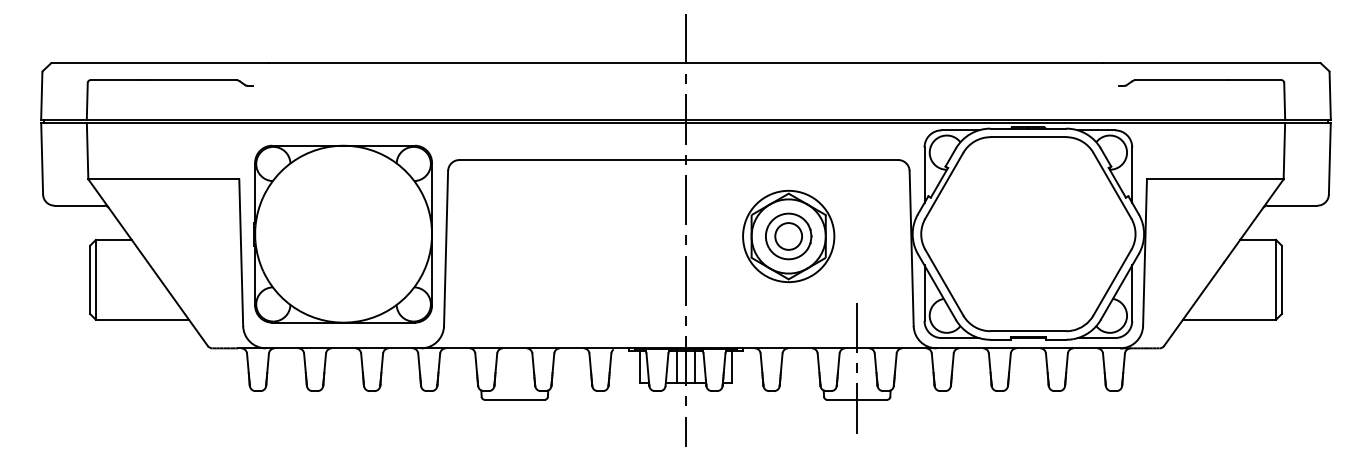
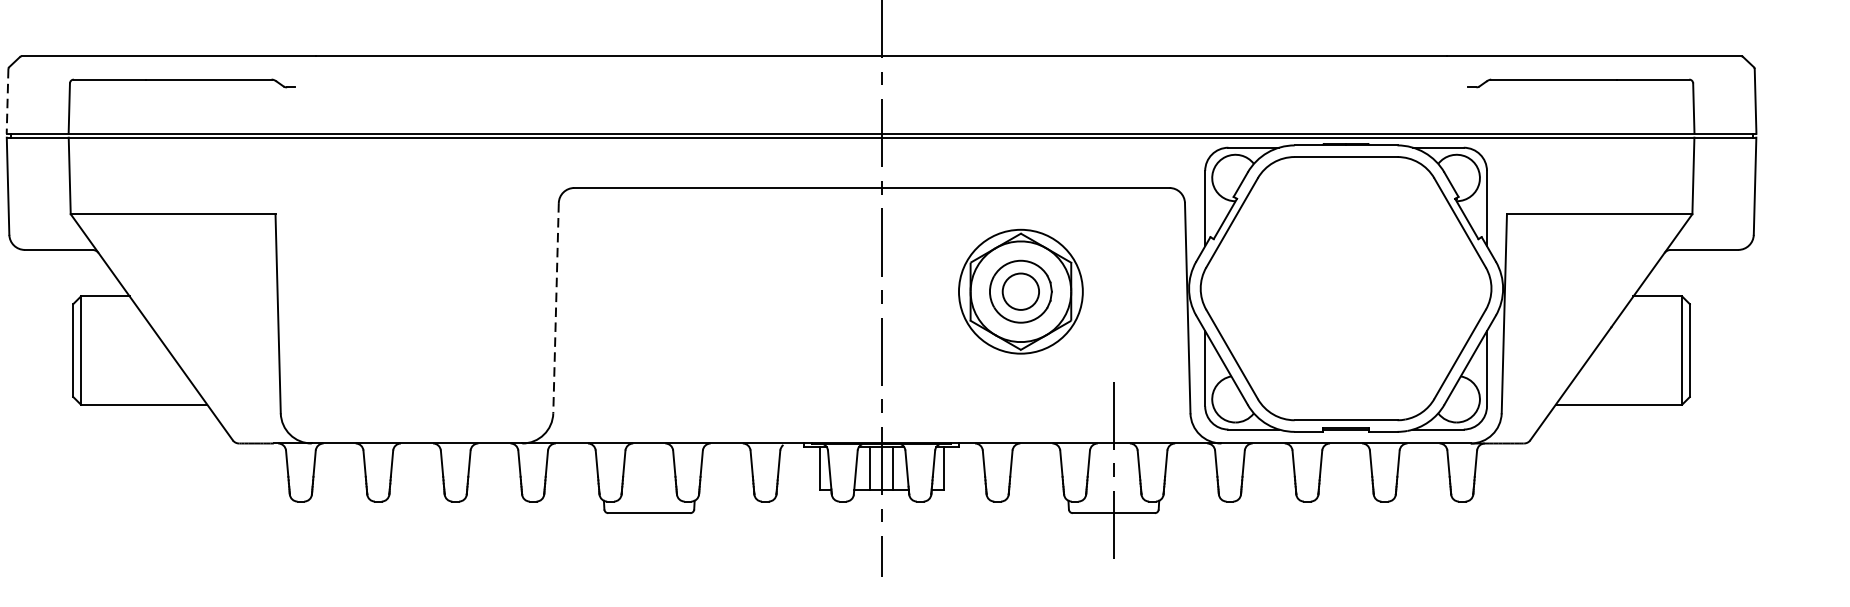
line: (41, 96) -> (7, 101), solid -> dashed
part: (342, 233) -> (415, 287), removed
line: (446, 248) -> (556, 308), solid -> dashed

